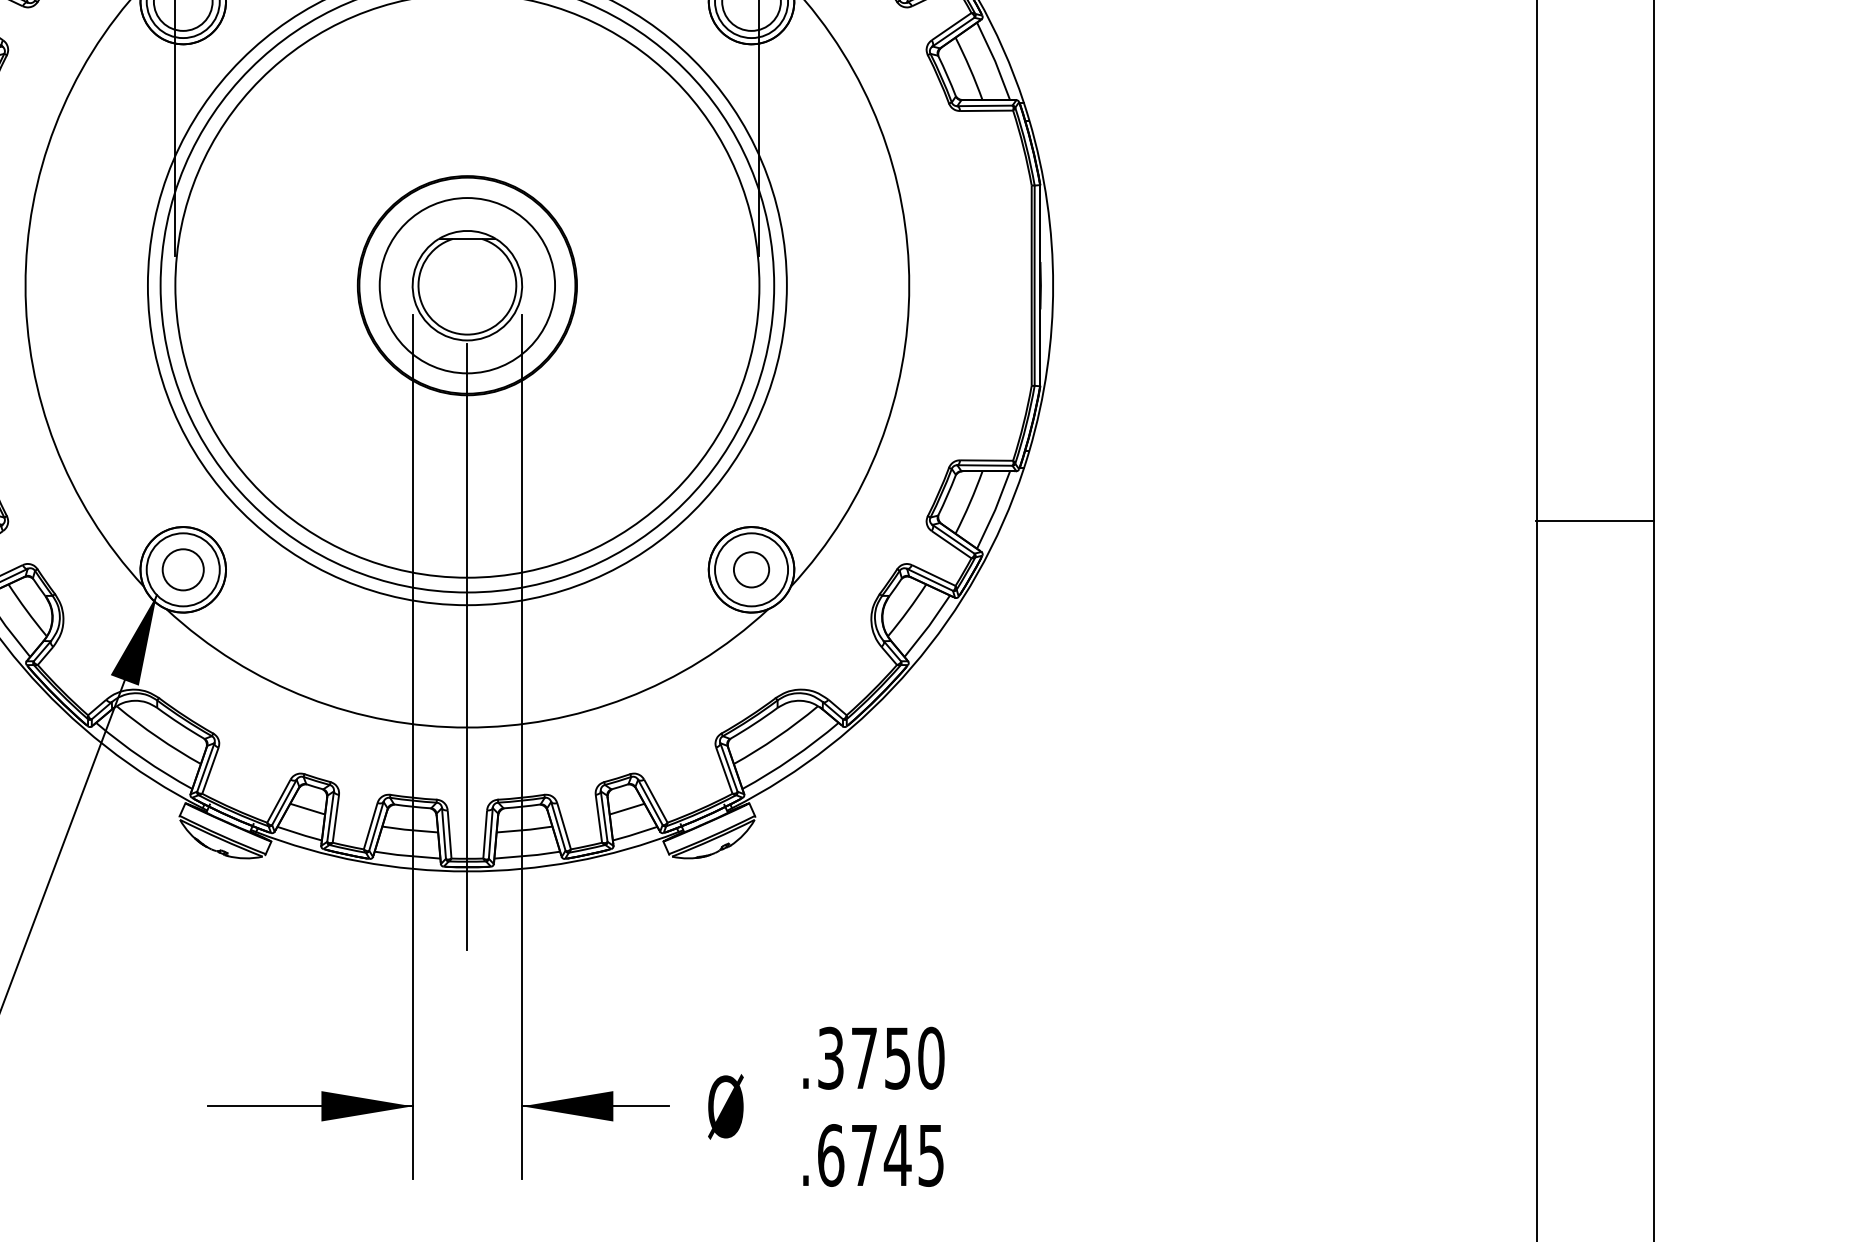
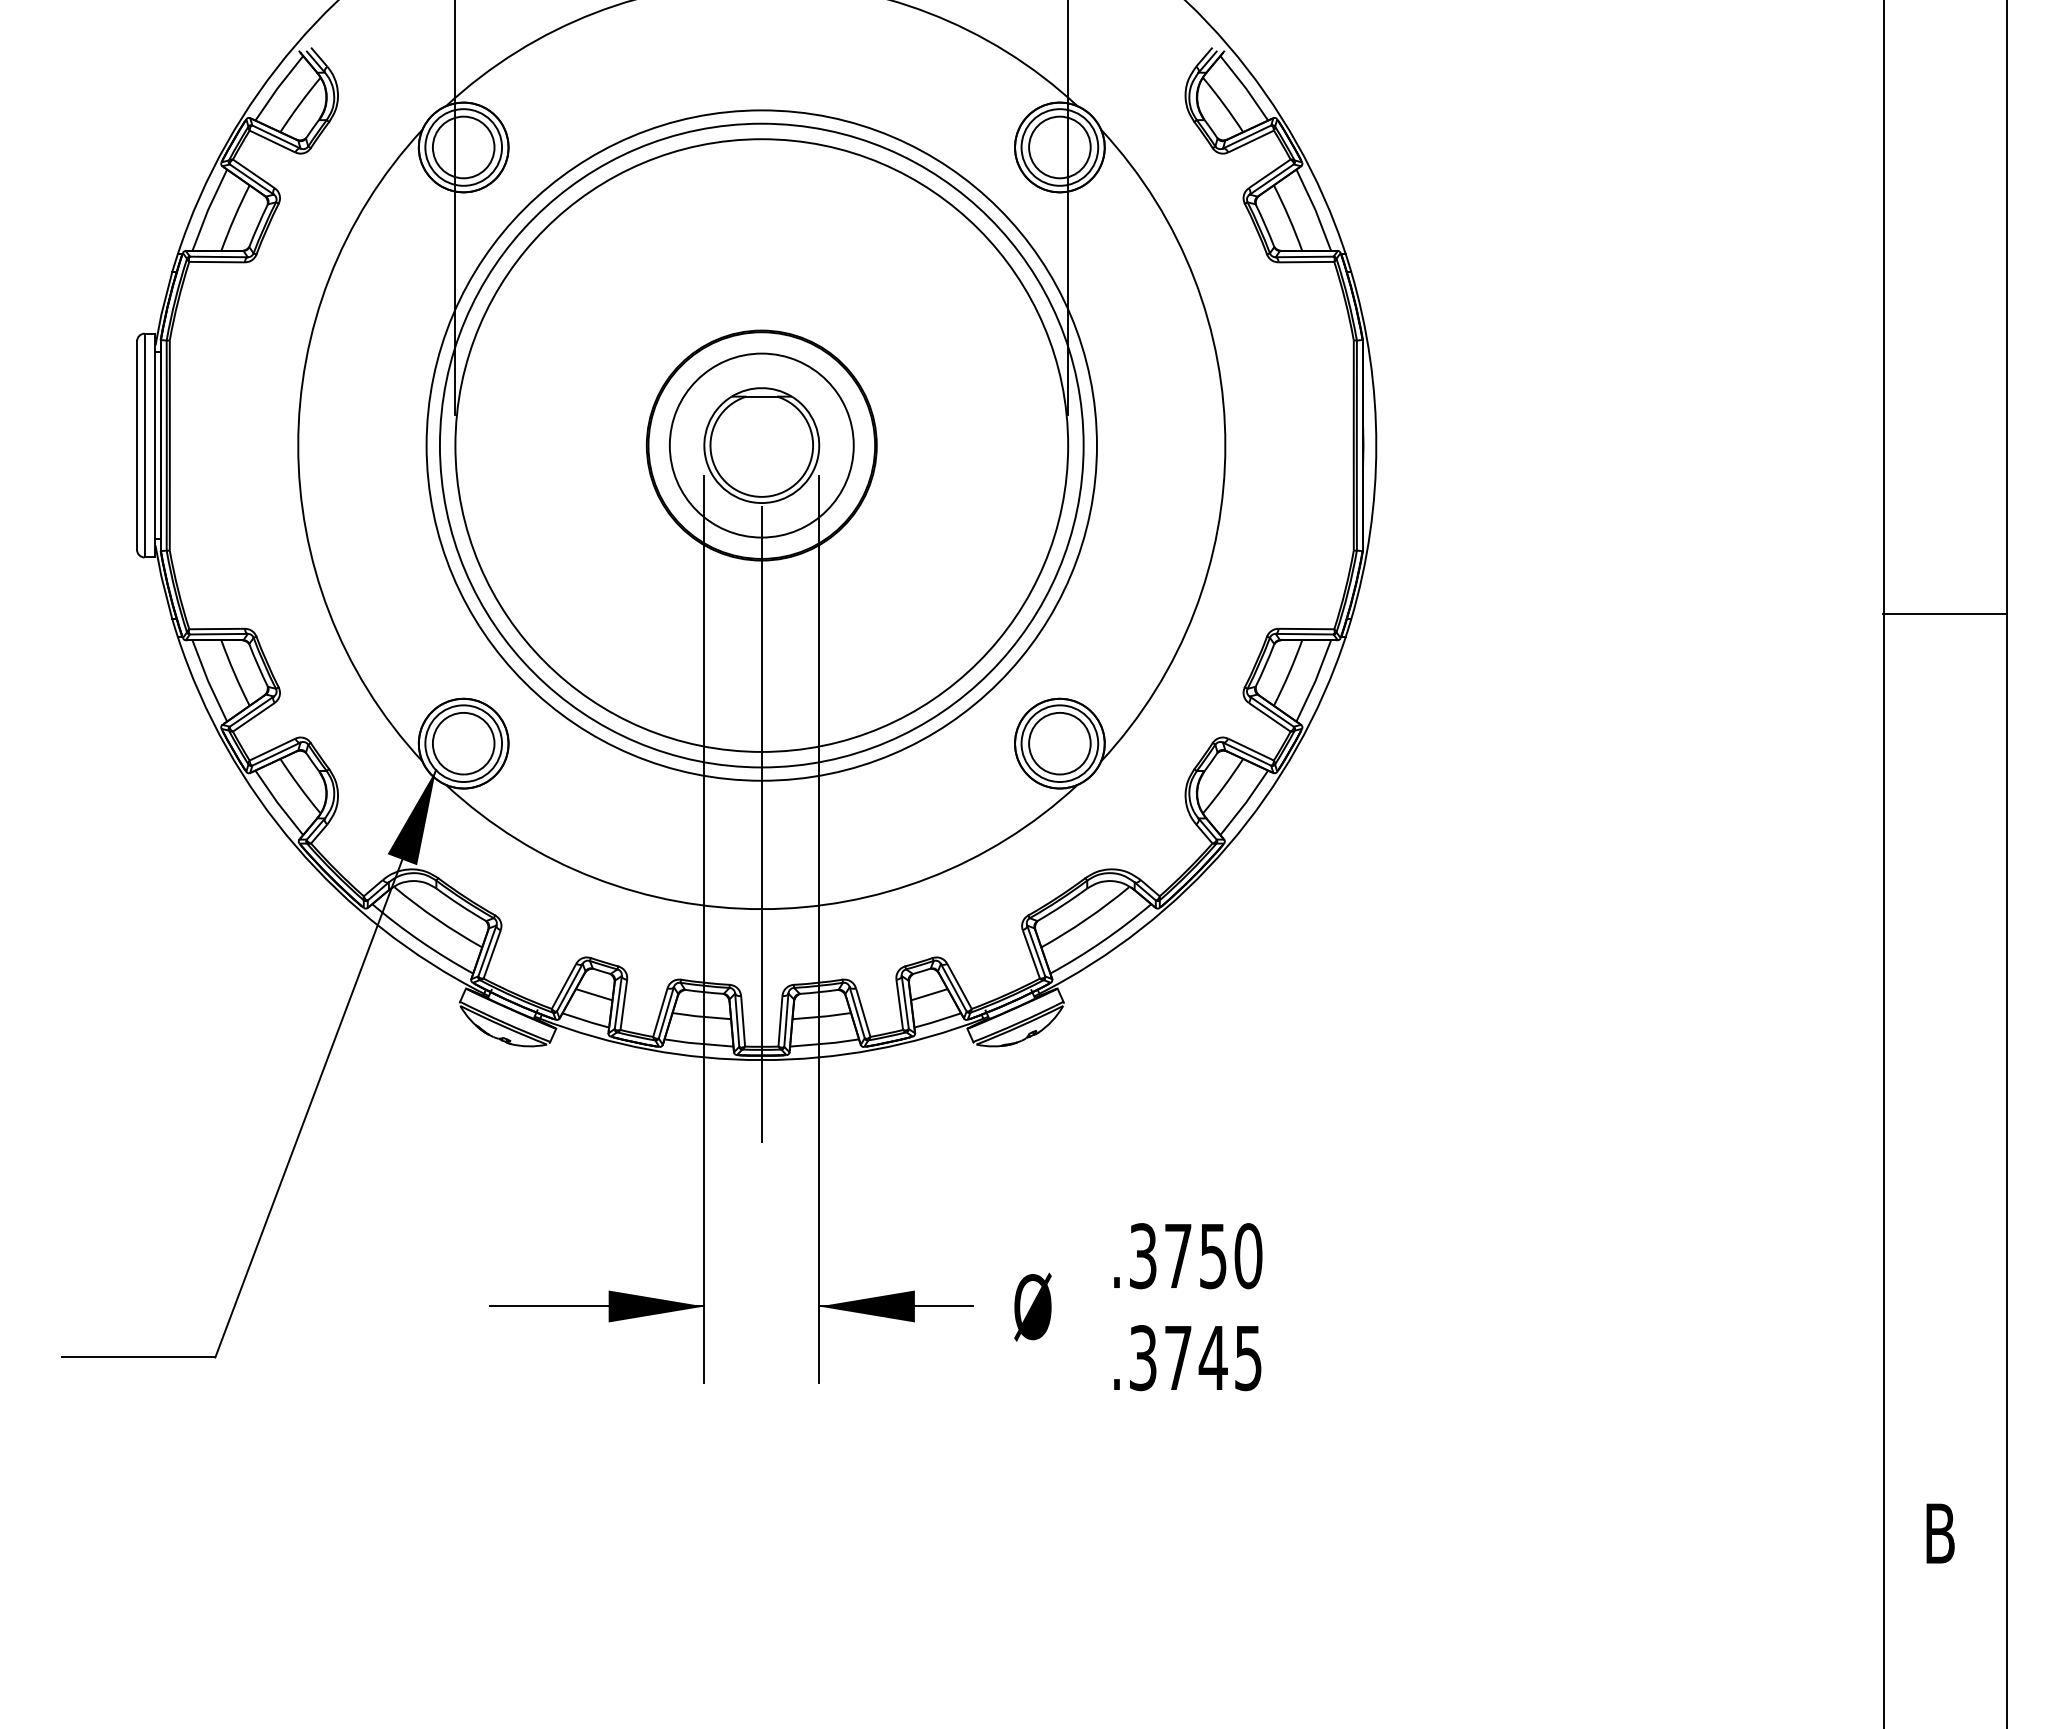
line: (1594, 521) -> (1944, 614), moved
circle: (183, 569) -> (463, 743), size x1.43
circle: (751, 569) -> (1059, 743), size x1.67
text: (831, 1155) -> (1143, 1358), .6745 -> .3745

